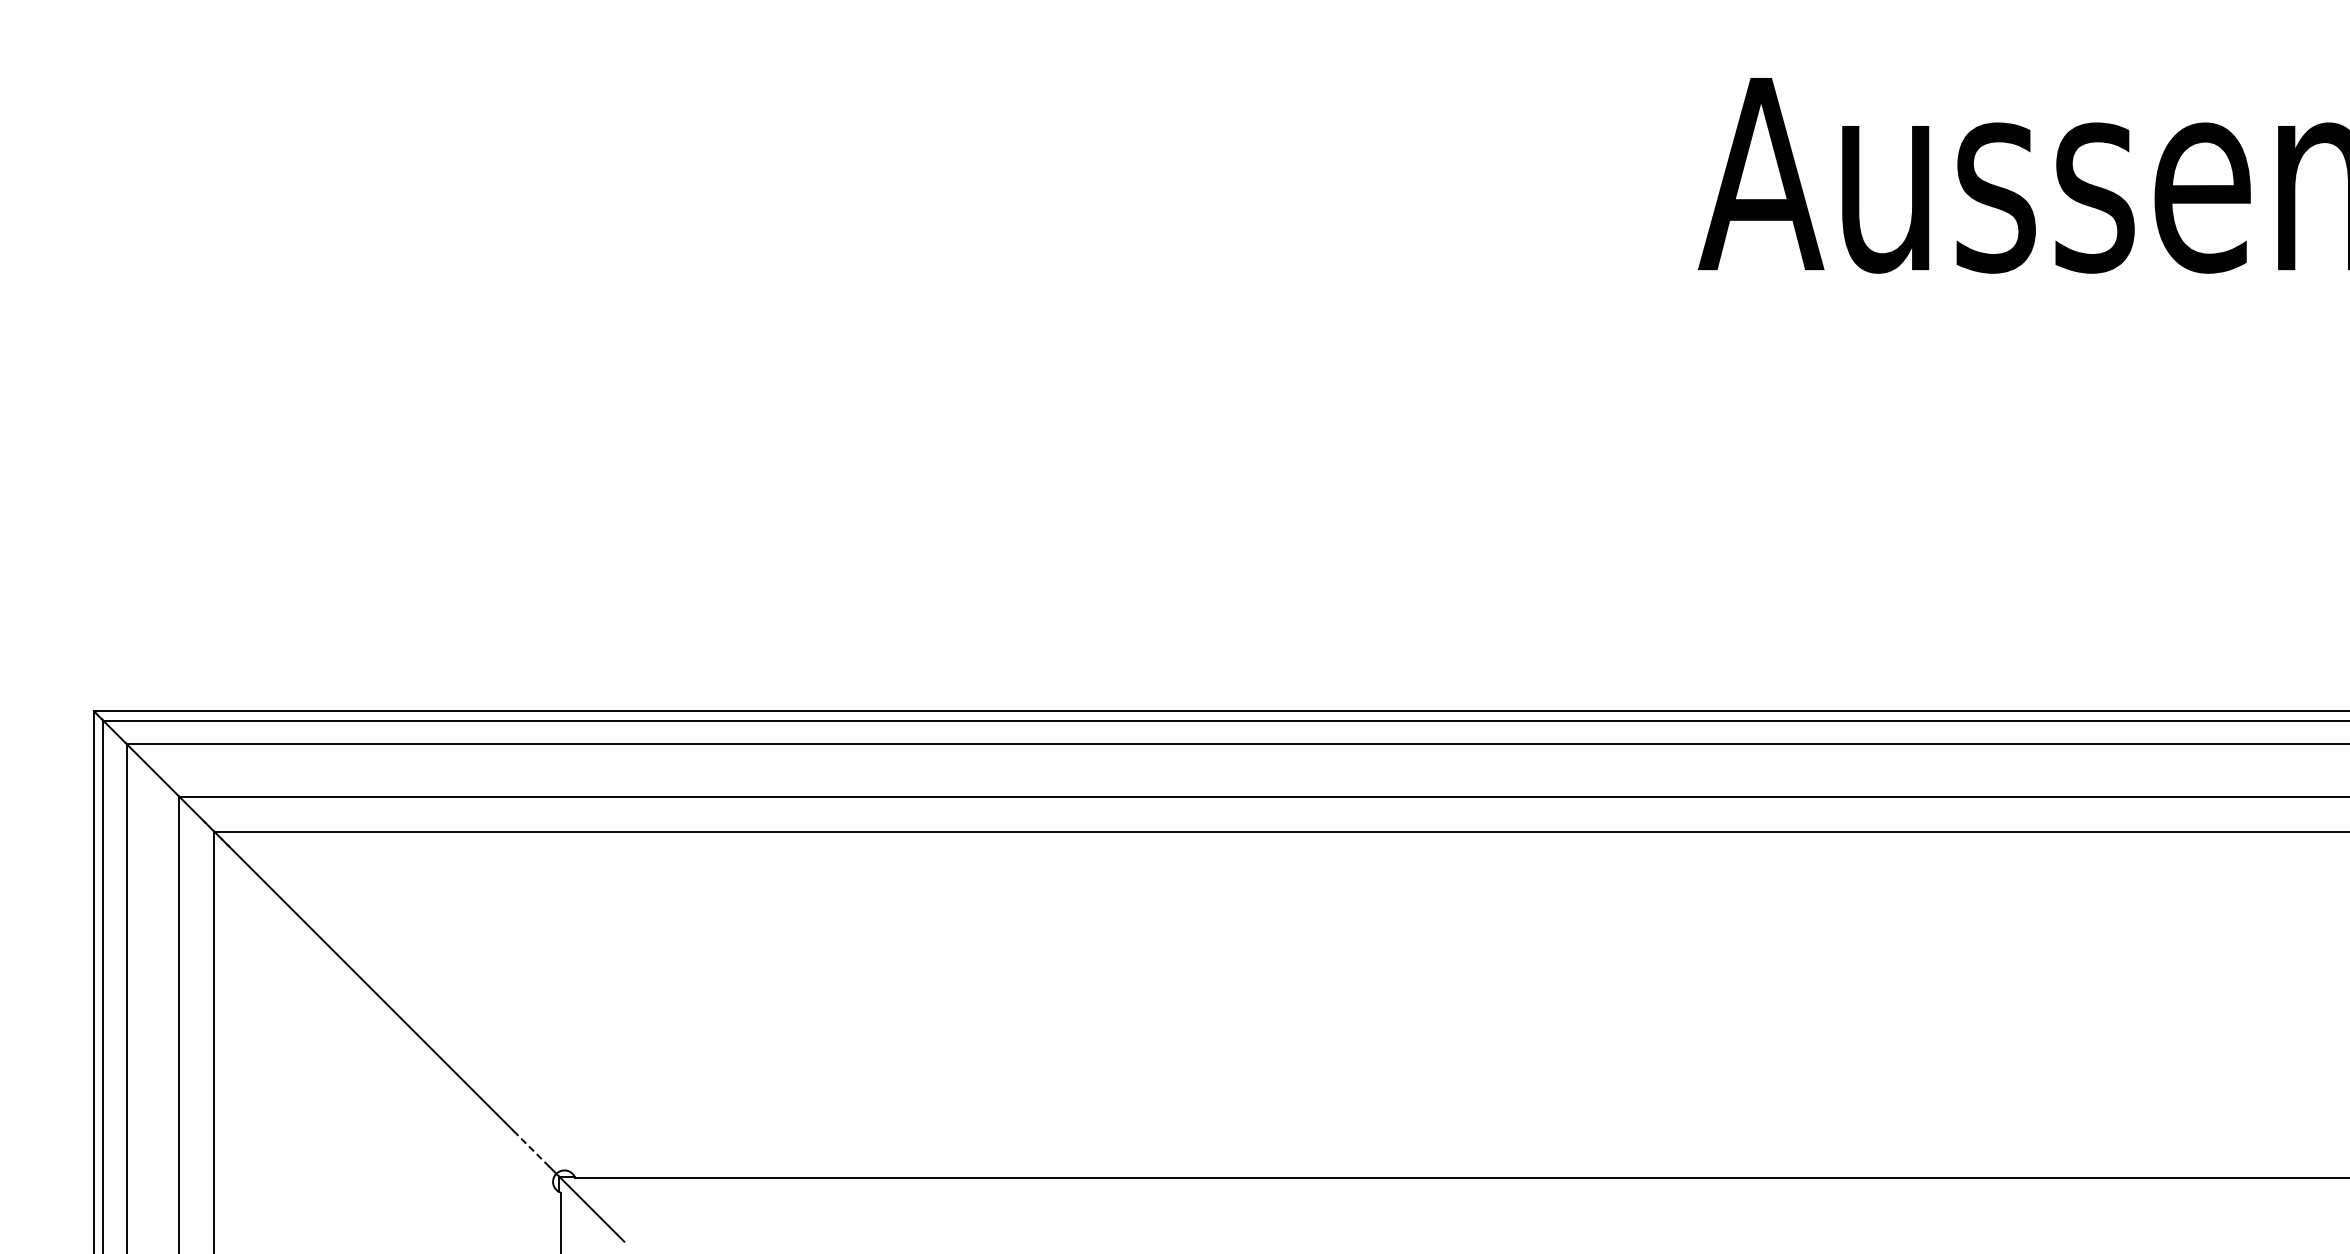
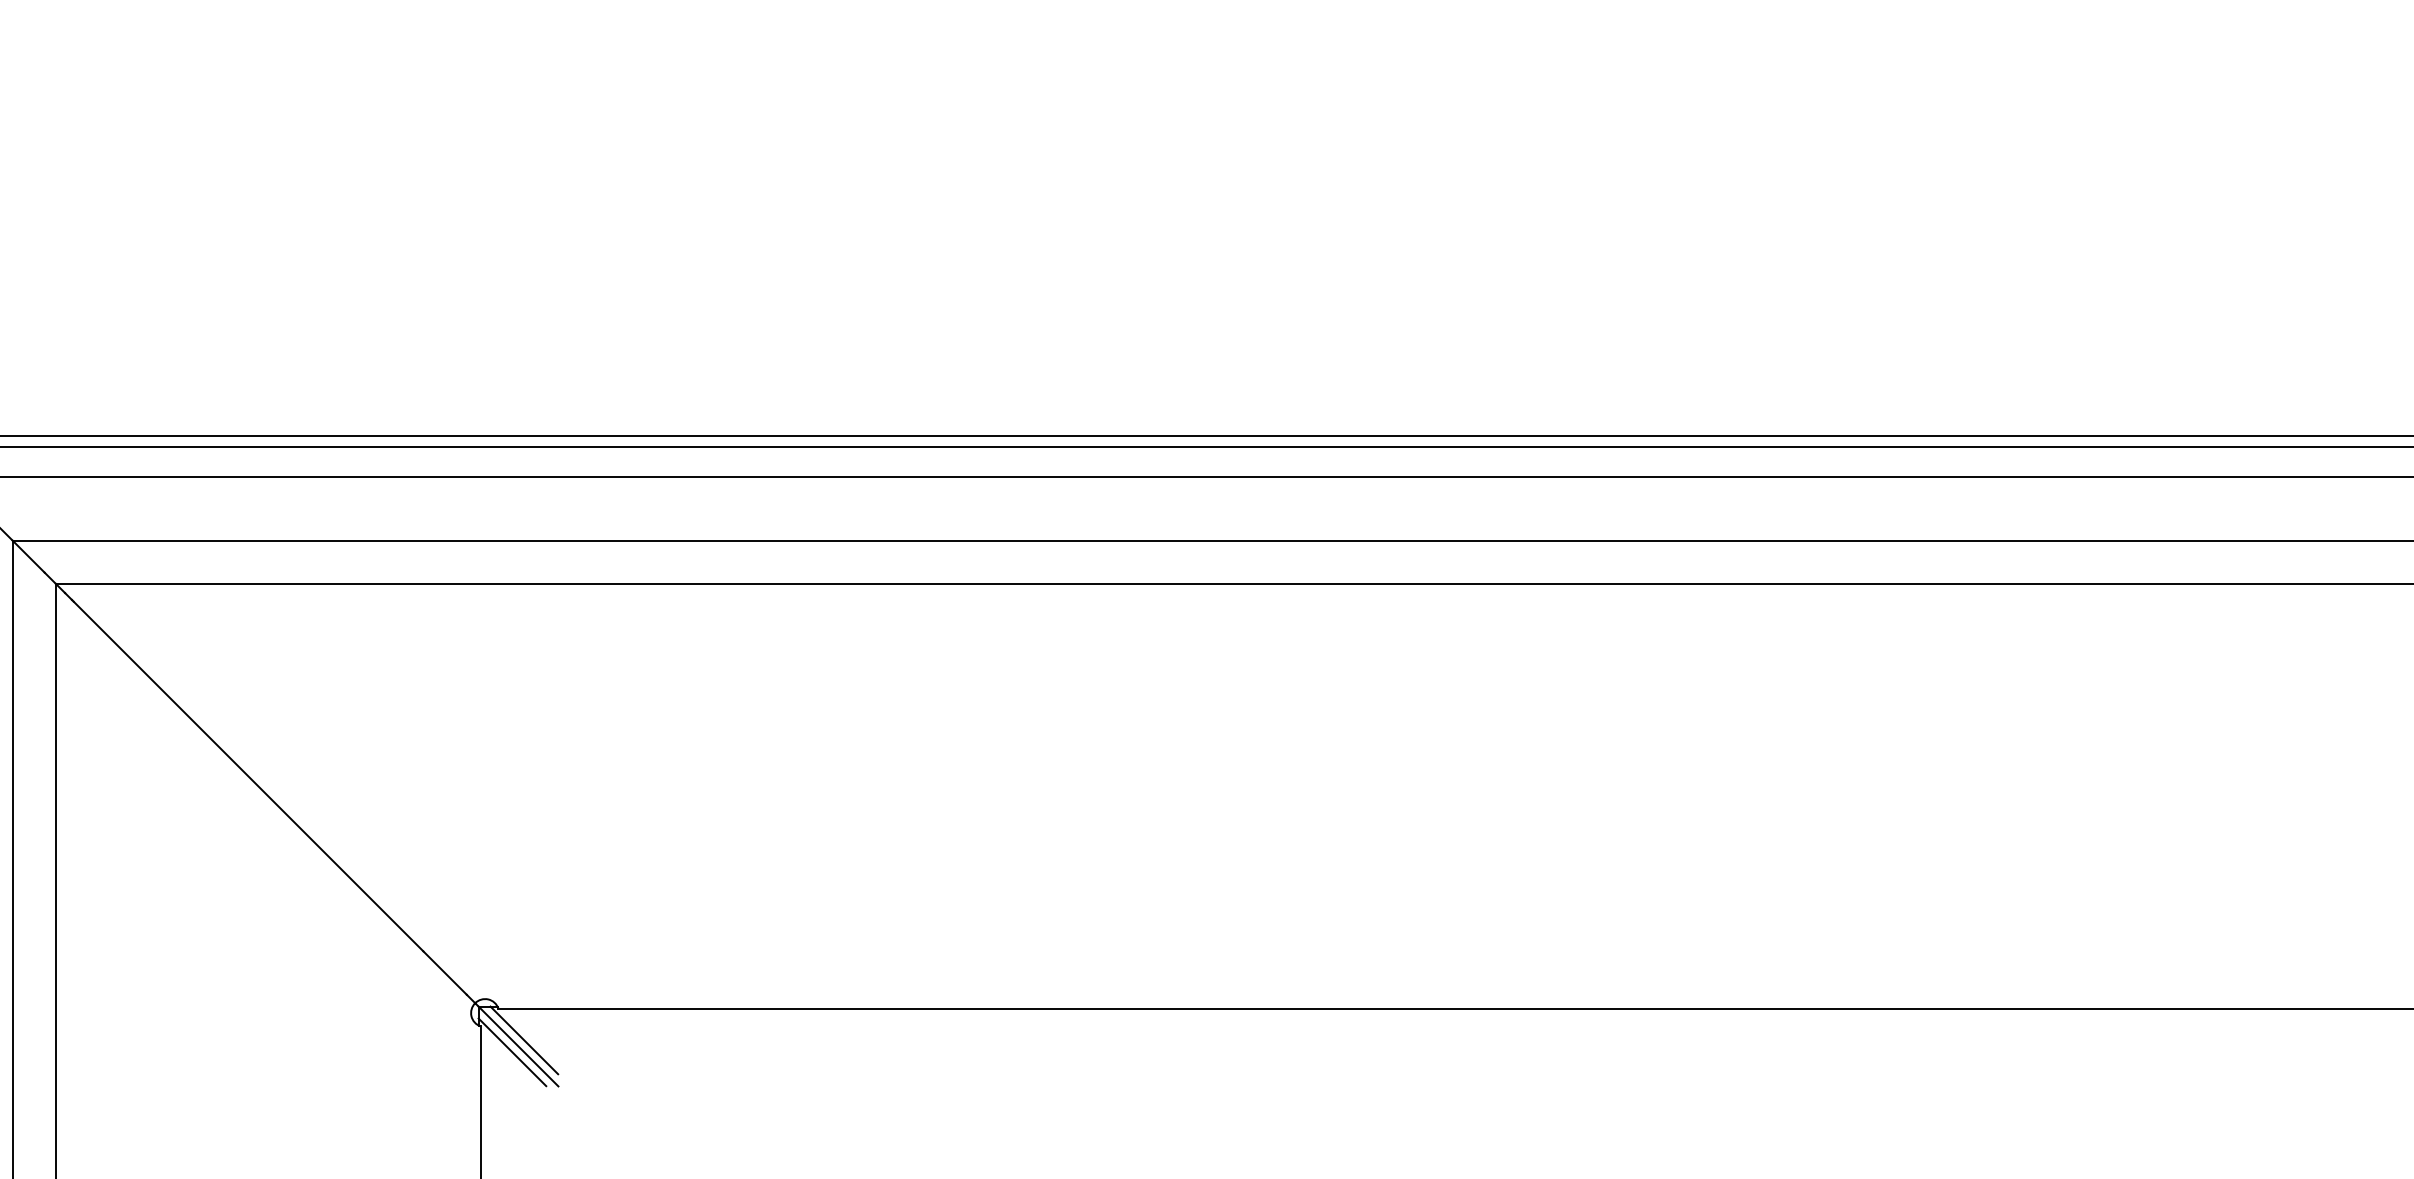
line: (531, 1148) -> (444, 972), dashed -> solid
line: (596, 1203) -> (524, 1039), added
line: (586, 1213) -> (512, 1051), added

